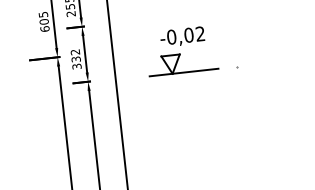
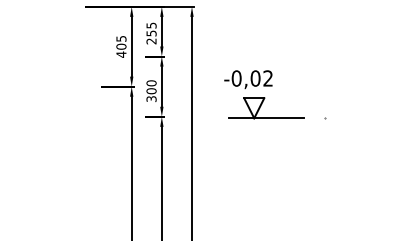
text: (45, 28) -> (121, 54), 605 -> 405
text: (182, 36) -> (248, 79), moved
text: (75, 56) -> (151, 87), 332 -> 300

